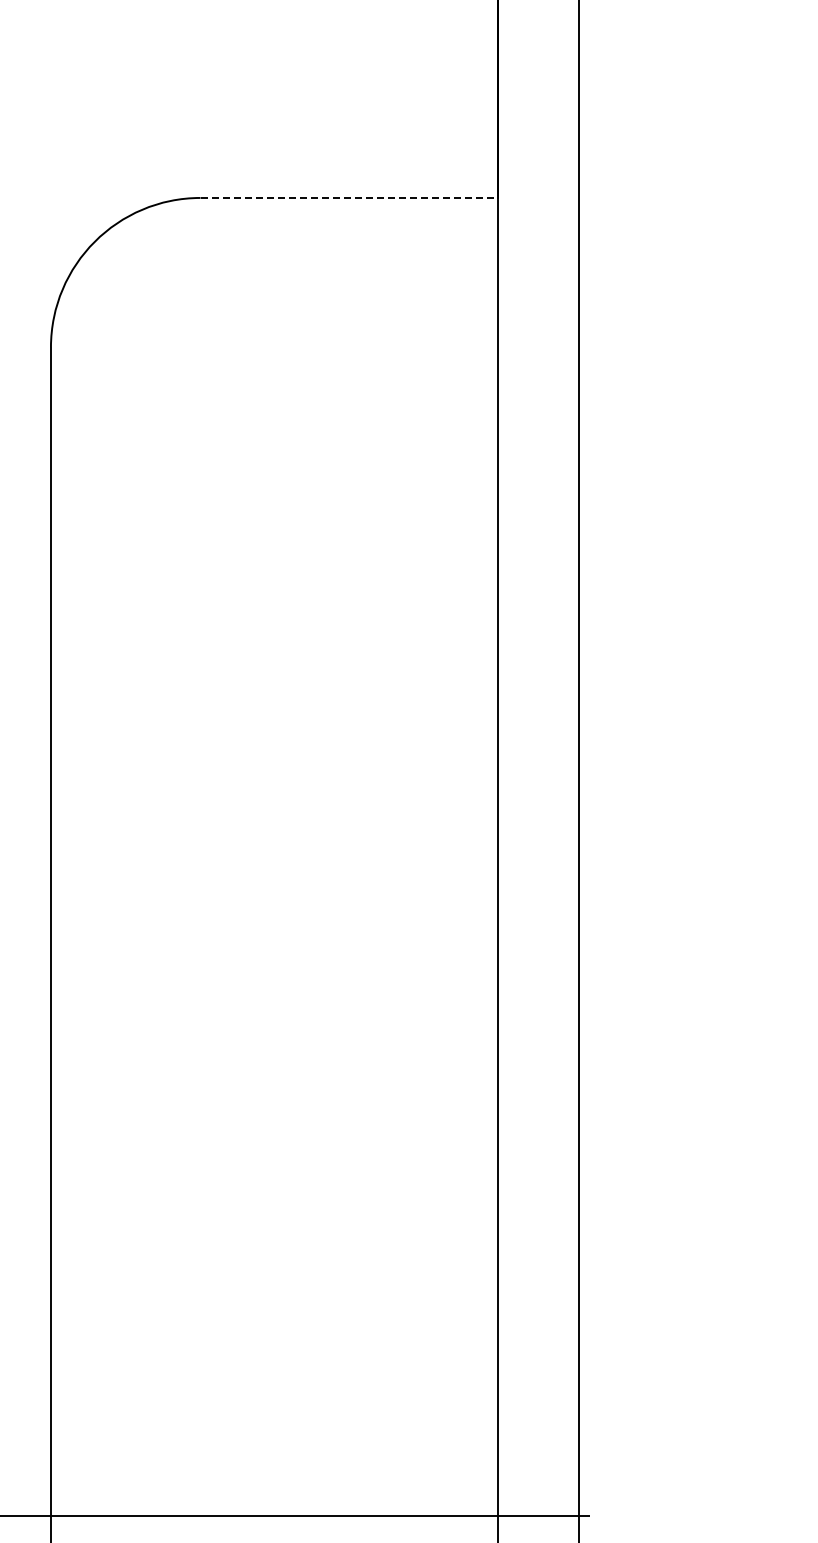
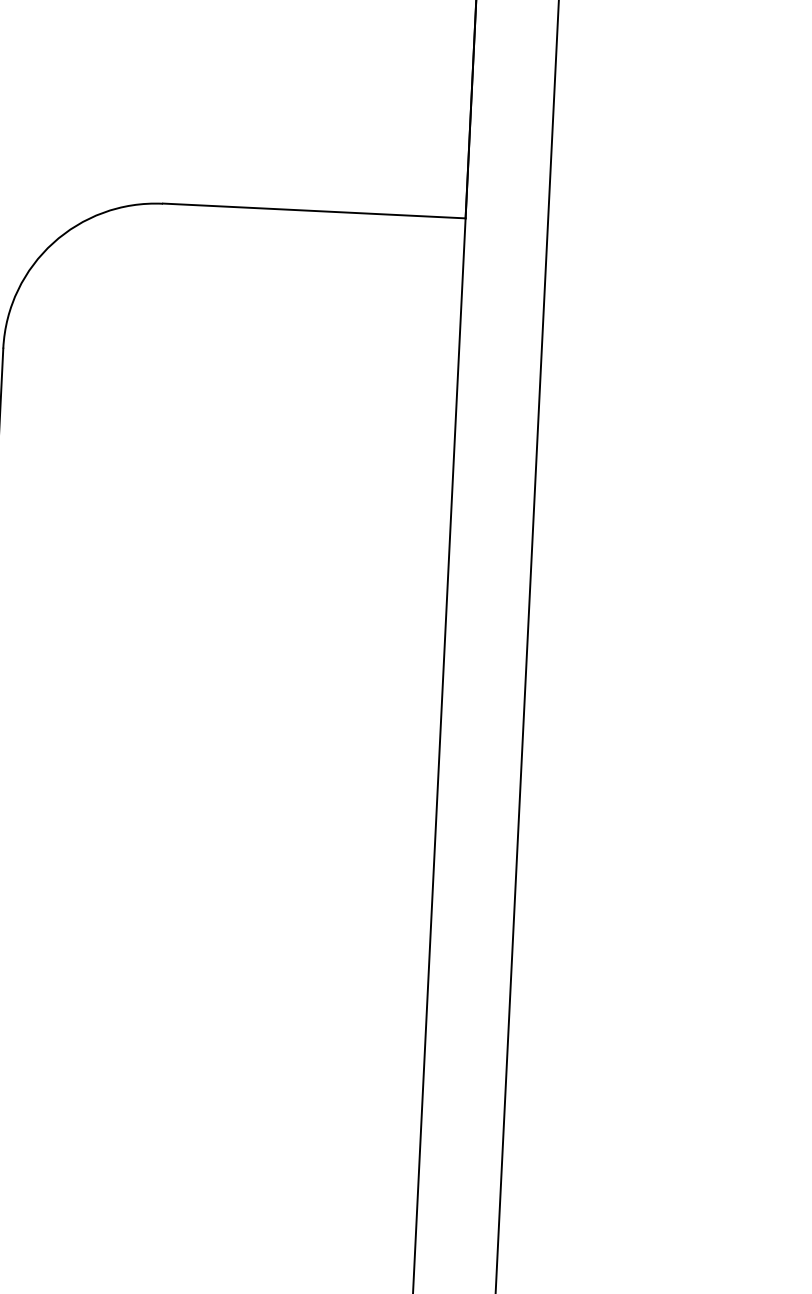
line: (349, 197) -> (314, 210), dashed -> solid

